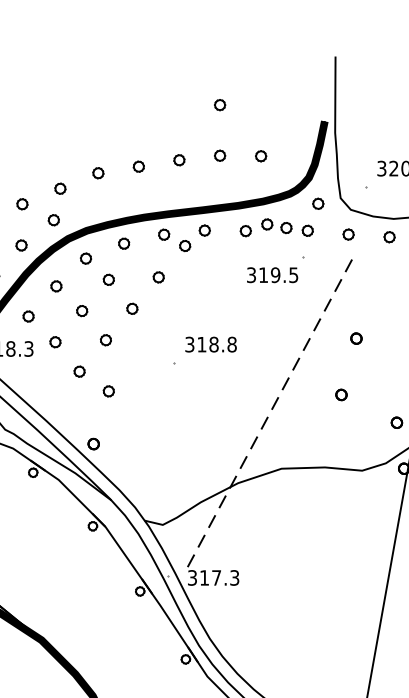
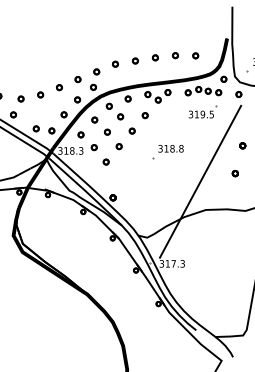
part: (220, 104) -> (175, 30), removed
part: (108, 390) -> (120, 171), removed
line: (270, 410) -> (200, 181), dashed -> solid

